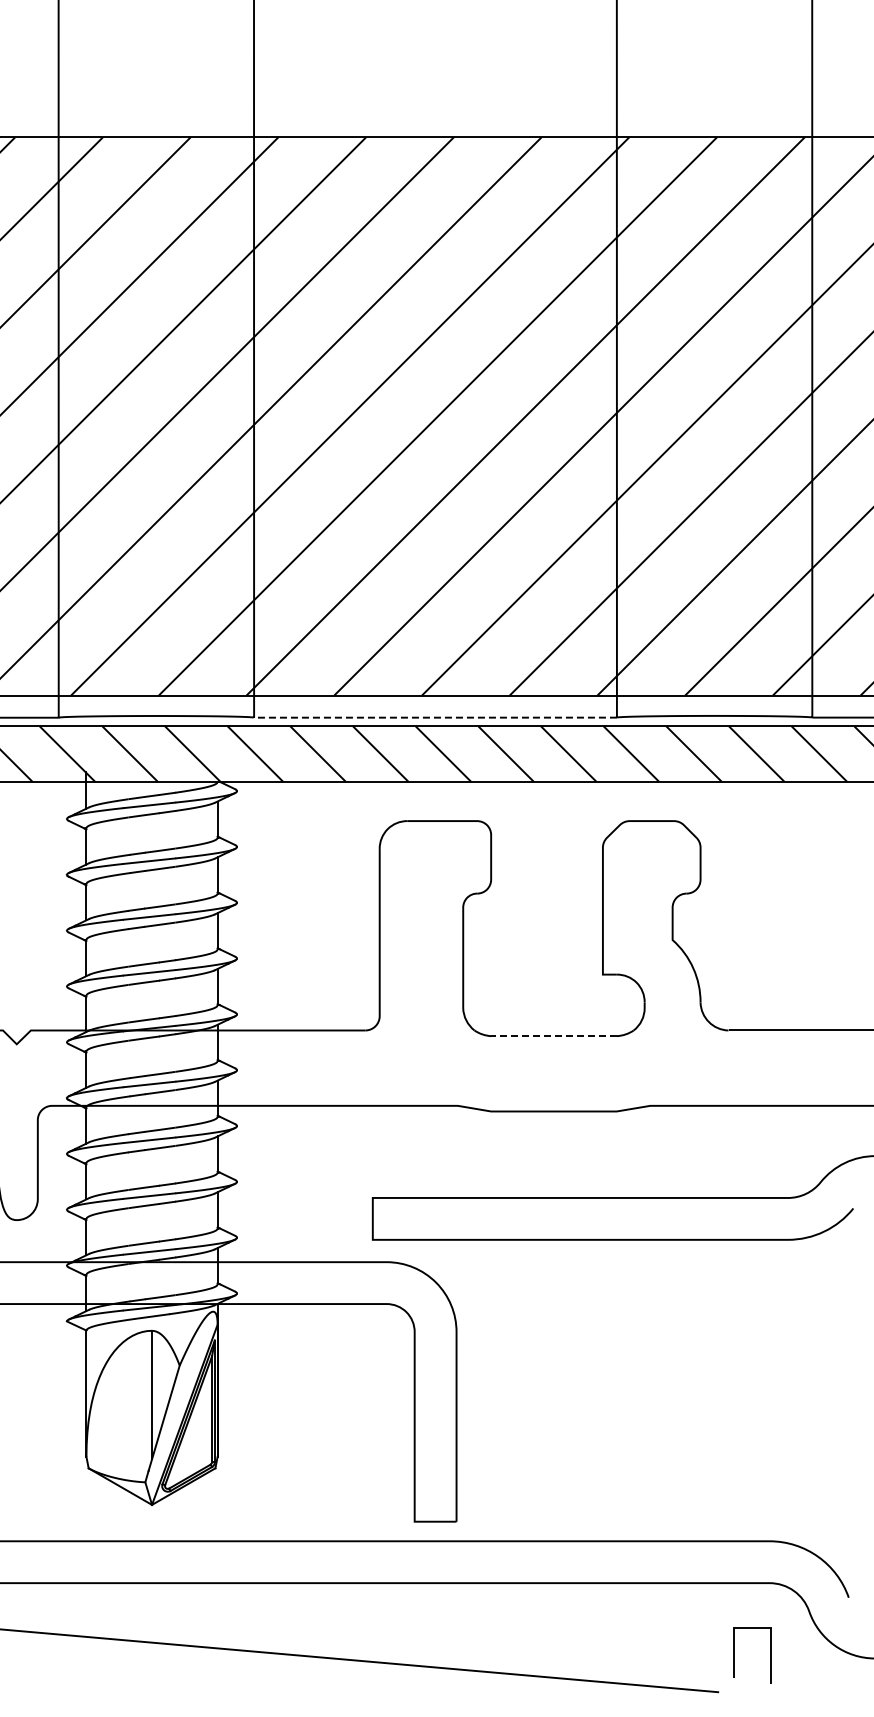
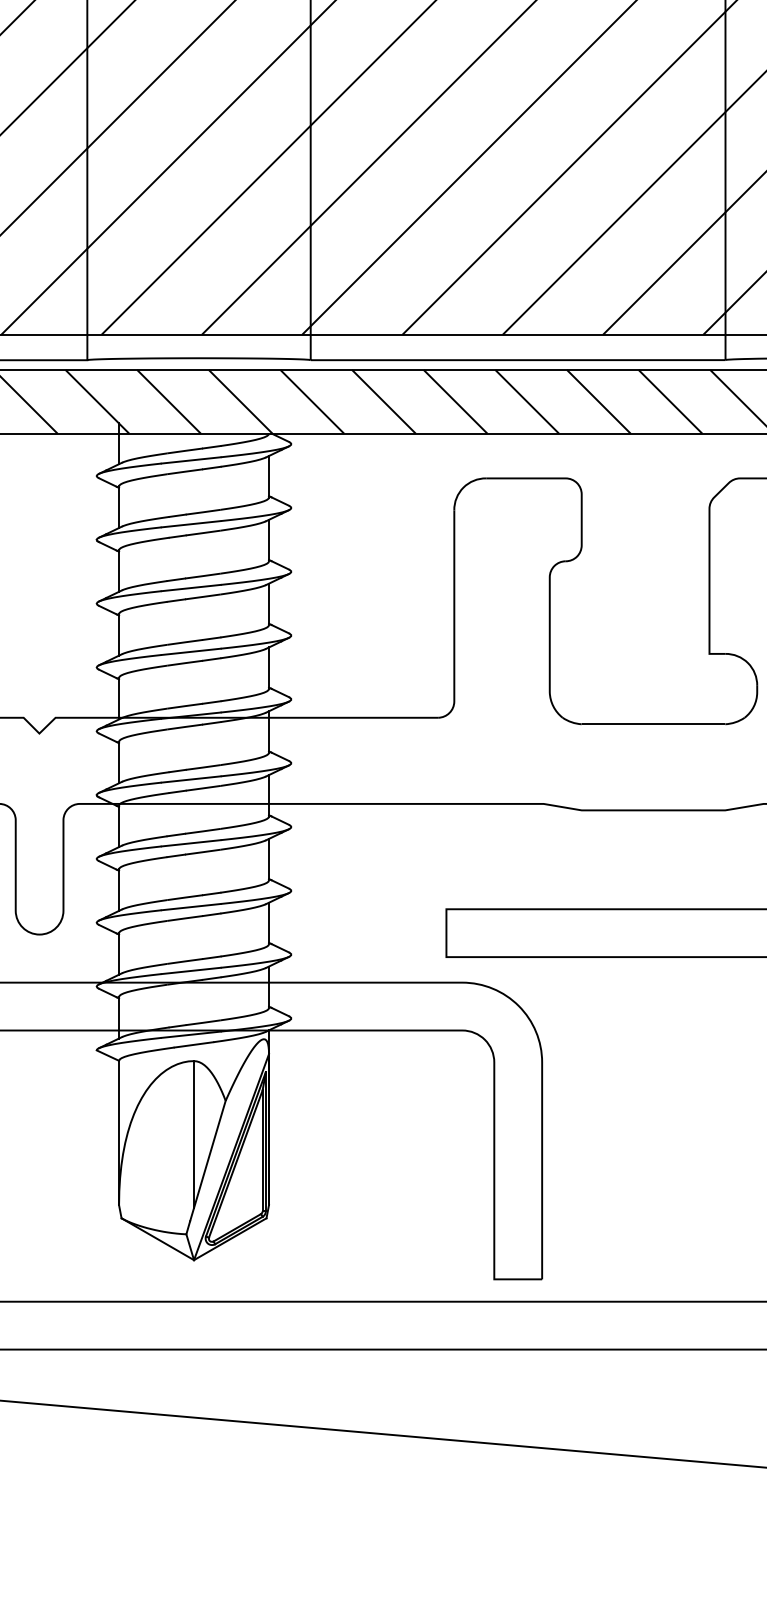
line: (435, 717) -> (518, 359), dashed -> solid
line: (553, 1036) -> (652, 724), dashed -> solid

